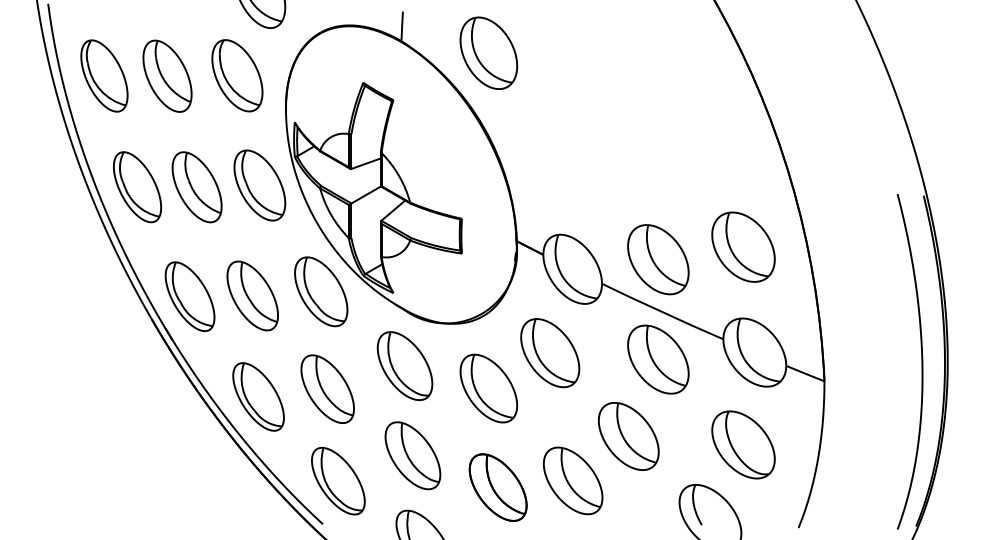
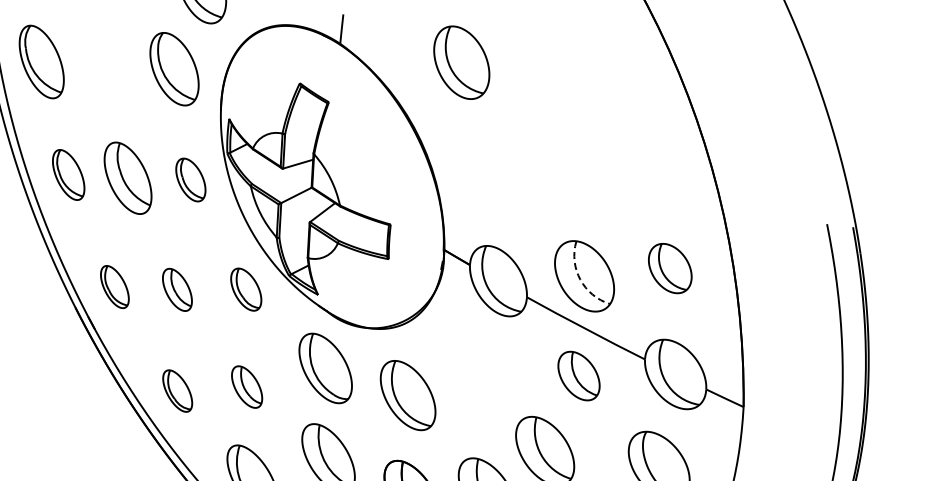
part: (488, 52) -> (461, 61), moved
part: (167, 75) -> (104, 65), removed
part: (259, 185) -> (190, 179), size x0.6
part: (137, 187) -> (68, 175), size x0.7
part: (743, 246) -> (670, 267), size x0.7
arc: (654, 263) -> (580, 279), solid -> dashed
part: (321, 291) -> (246, 289), size x0.6
part: (252, 295) -> (177, 289), size x0.6
part: (189, 296) -> (114, 286), size x0.6
part: (550, 353) -> (471, 363), removed
part: (658, 359) -> (579, 375), size x0.7
part: (327, 388) -> (247, 386), size x0.6
part: (258, 396) -> (177, 390), size x0.6

